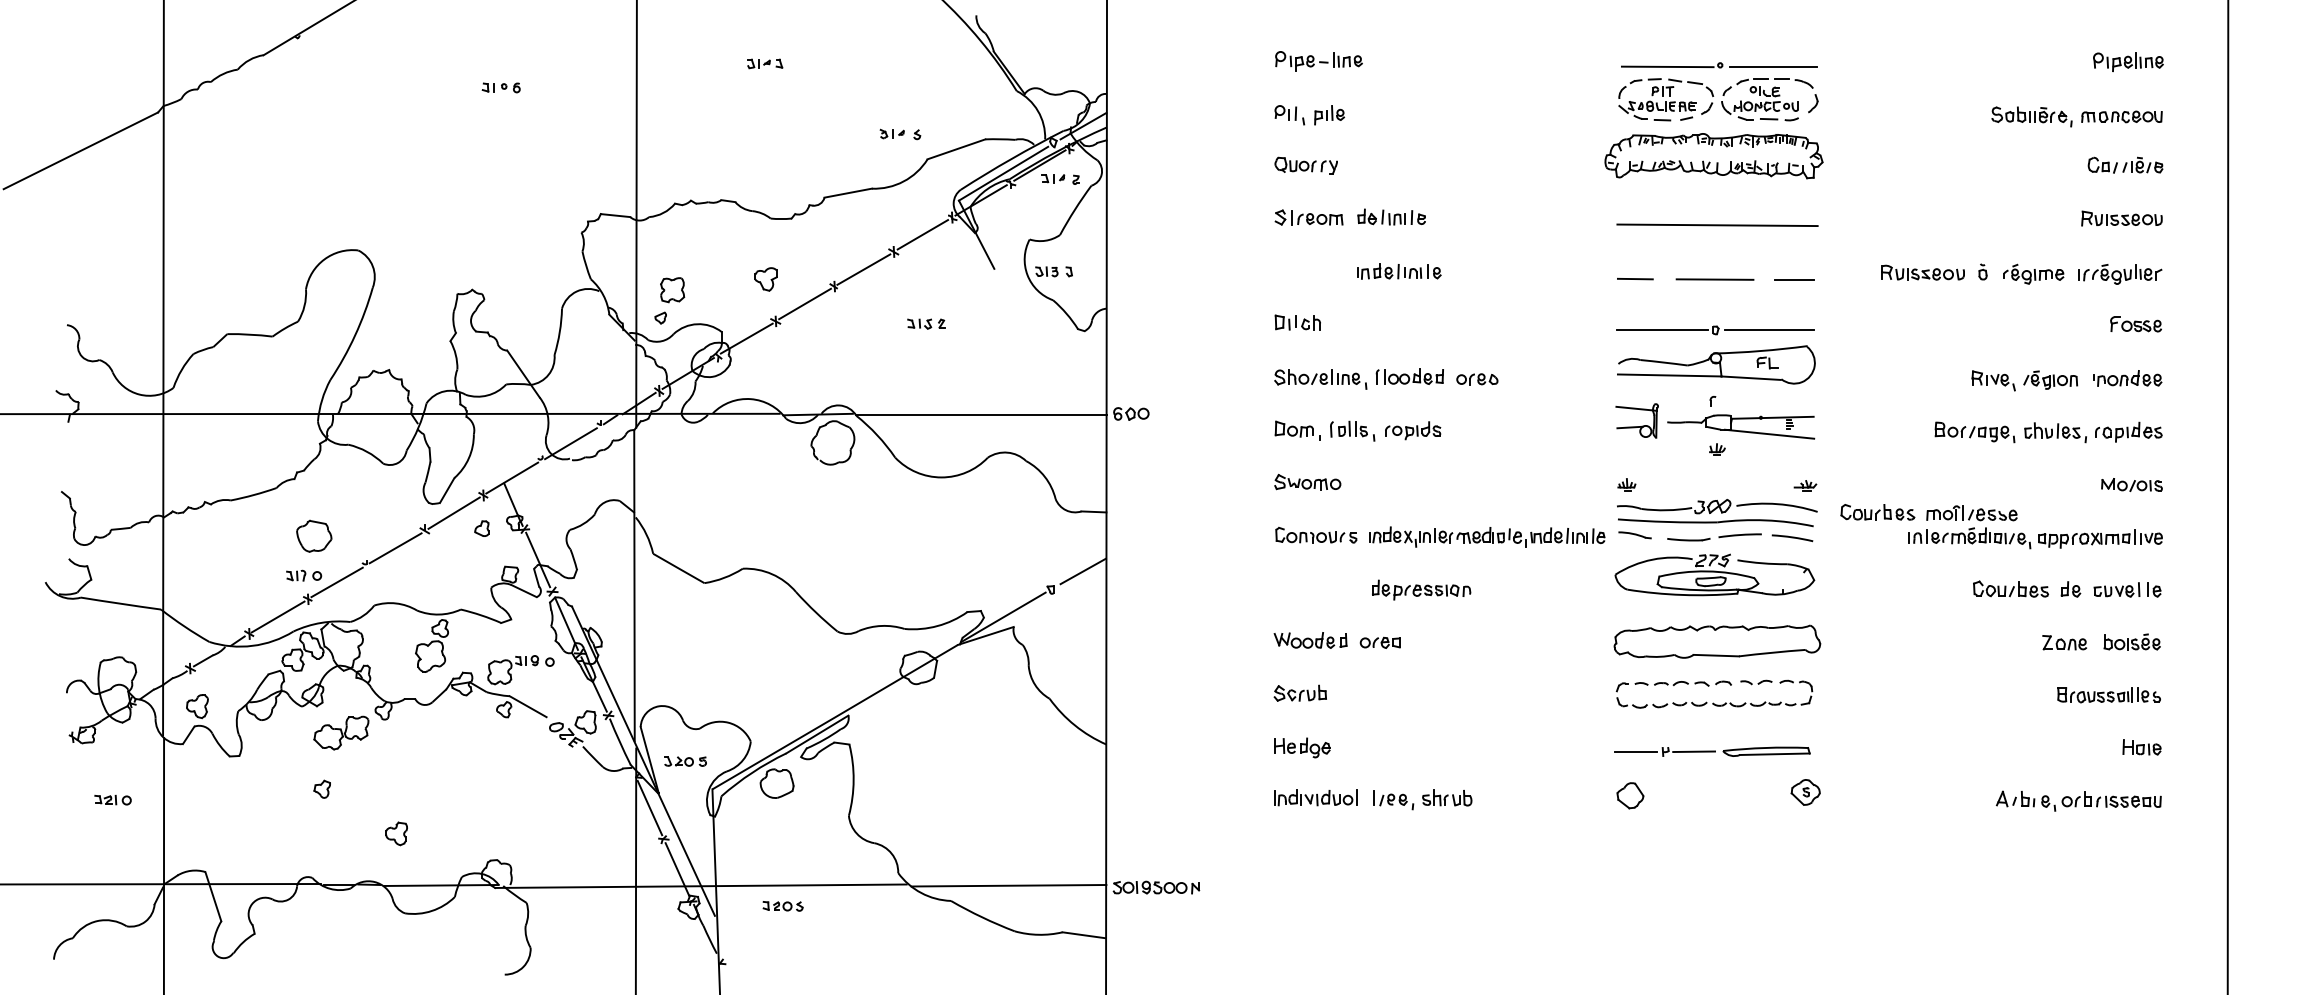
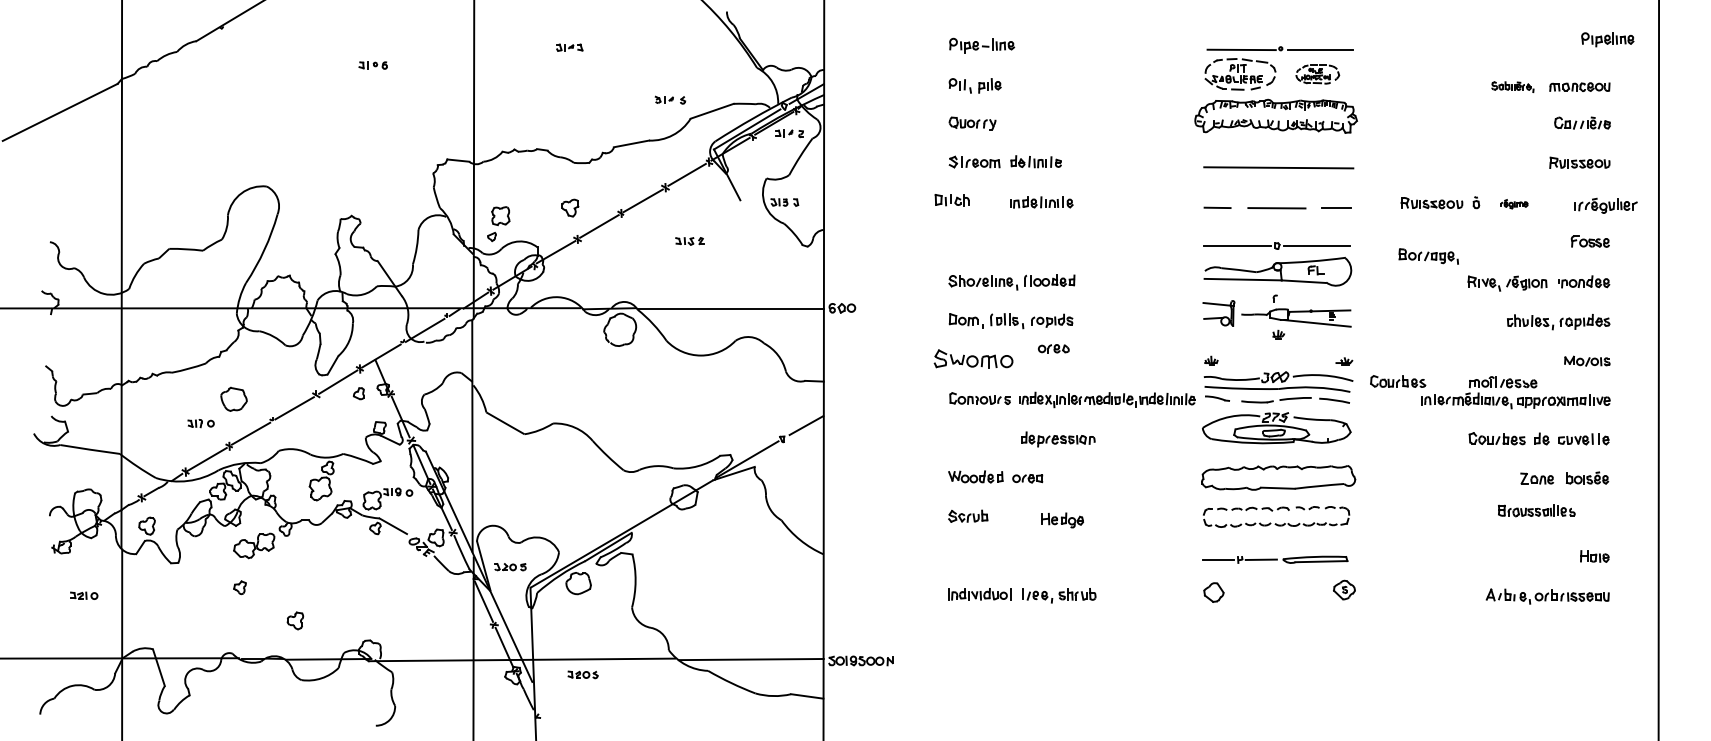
part: (2128, 61) -> (1607, 39), moved
part: (1769, 99) -> (1317, 74), size x0.6
part: (2031, 116) -> (1512, 86), size x0.7
part: (2033, 273) -> (1514, 203), size x0.6
part: (2120, 274) -> (1606, 205), moved
part: (1297, 322) -> (951, 200), moved
part: (1477, 379) -> (1053, 348), moved
part: (1974, 432) -> (1428, 256), moved
part: (1307, 482) -> (973, 359), size x1.6
part: (1971, 513) -> (1502, 382), moved
part: (304, 575) -> (201, 423), moved
part: (2108, 695) -> (1536, 511), moved
part: (1302, 747) -> (1062, 520), moved

